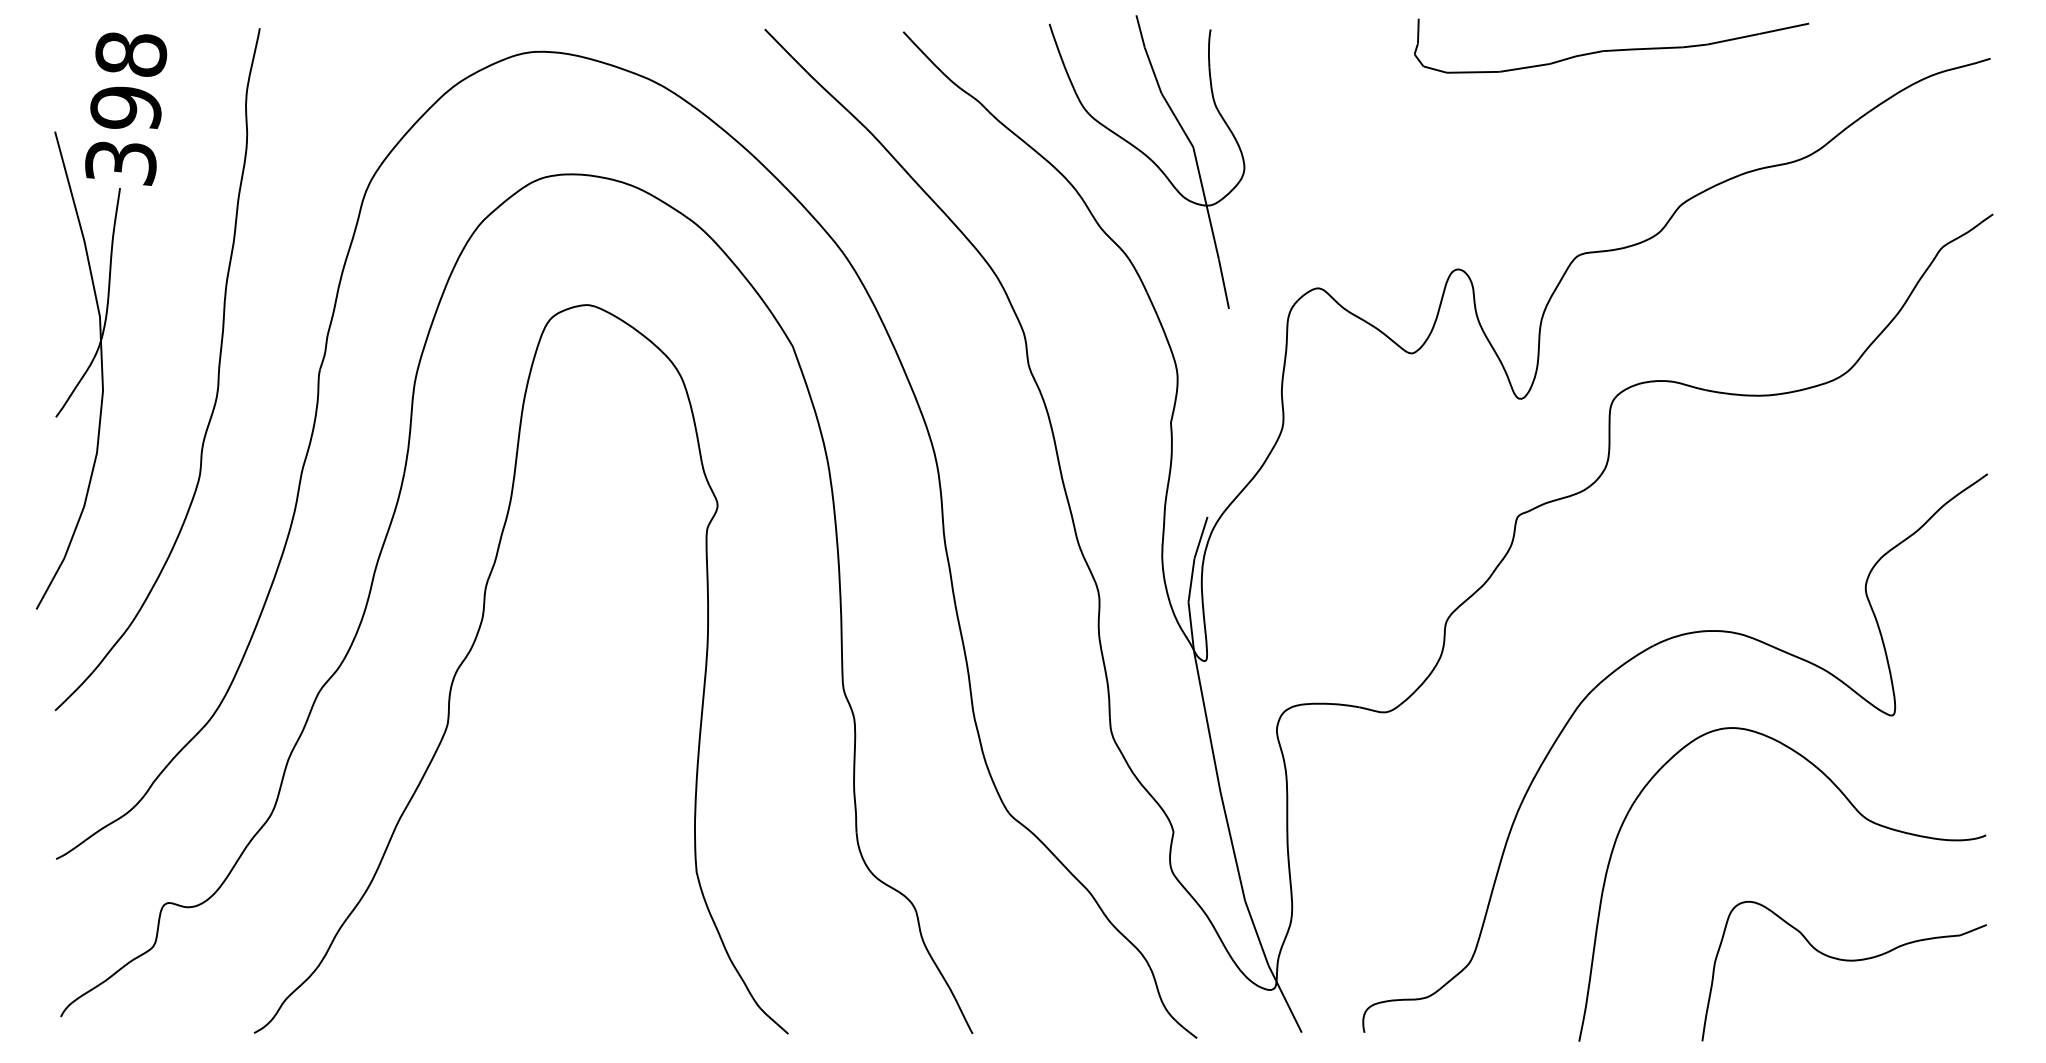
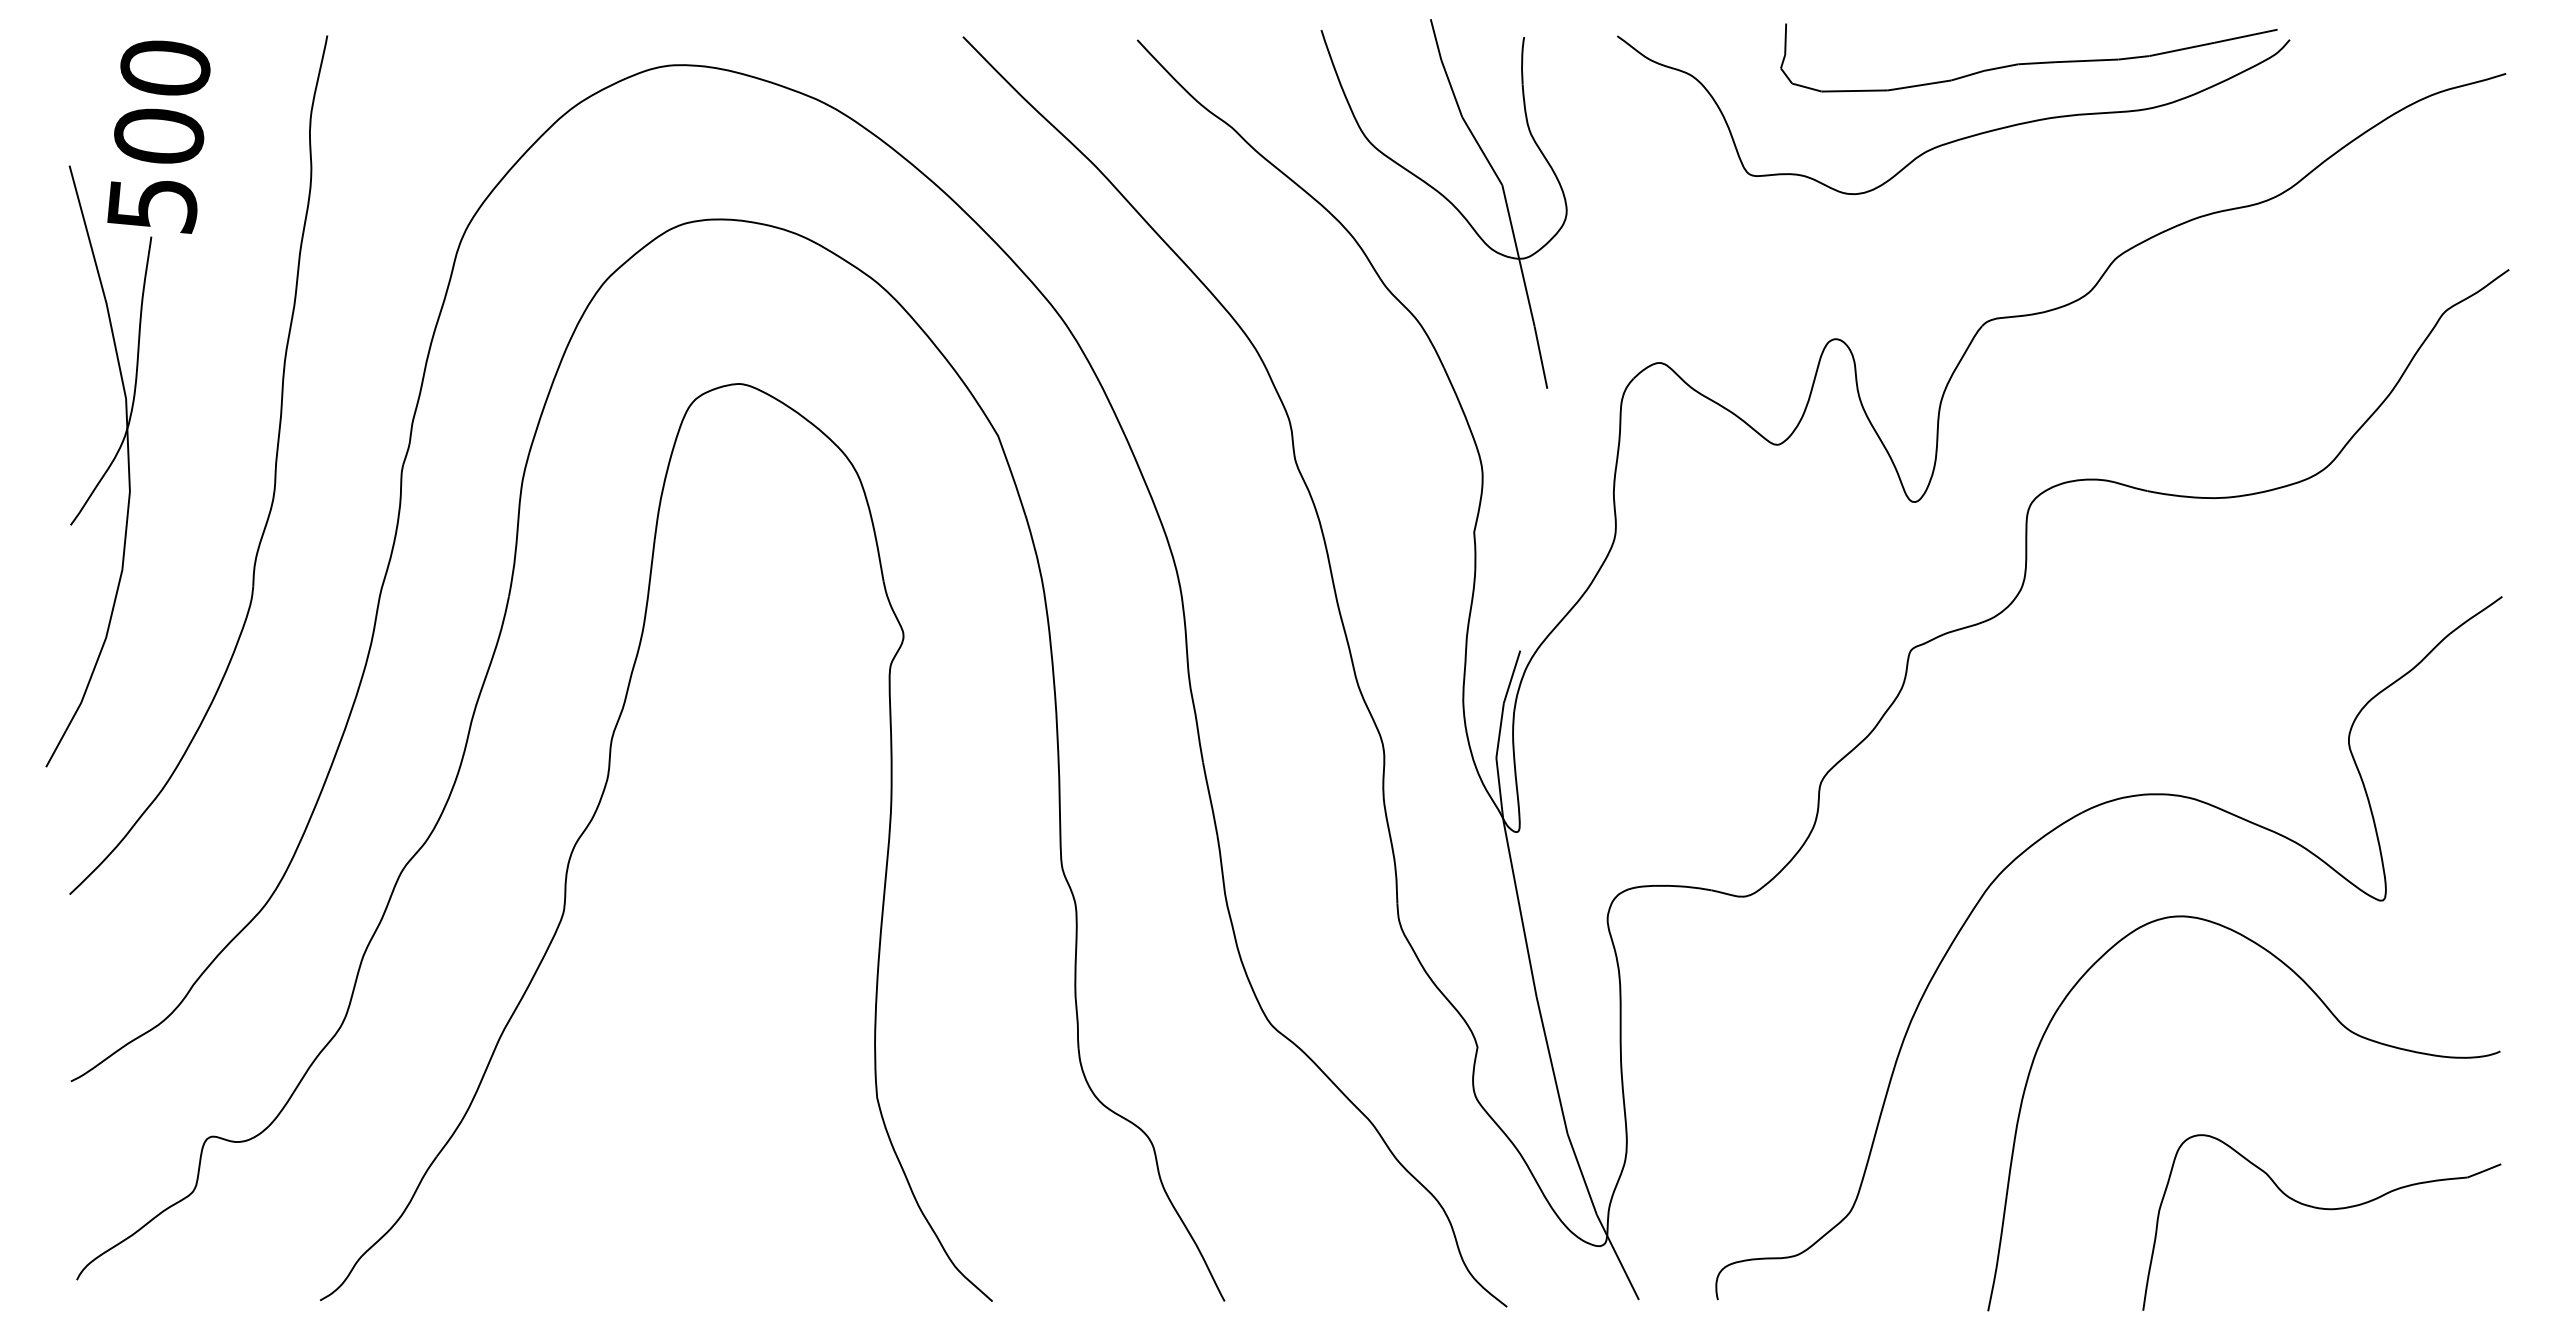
text: (125, 108) -> (158, 136), 398 -> 500
part: (1558, 109) -> (1962, 137), added

